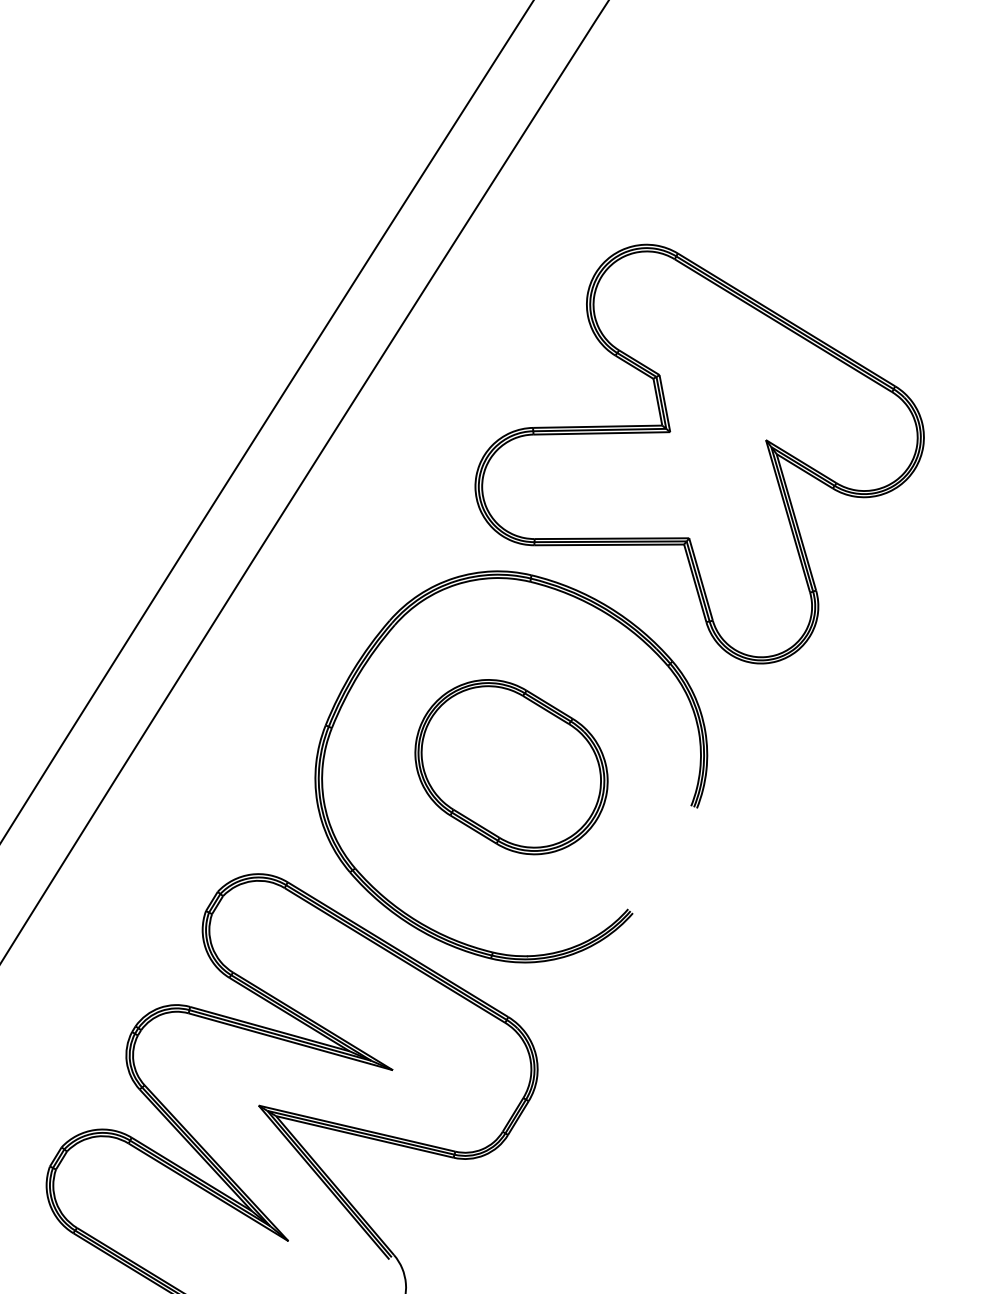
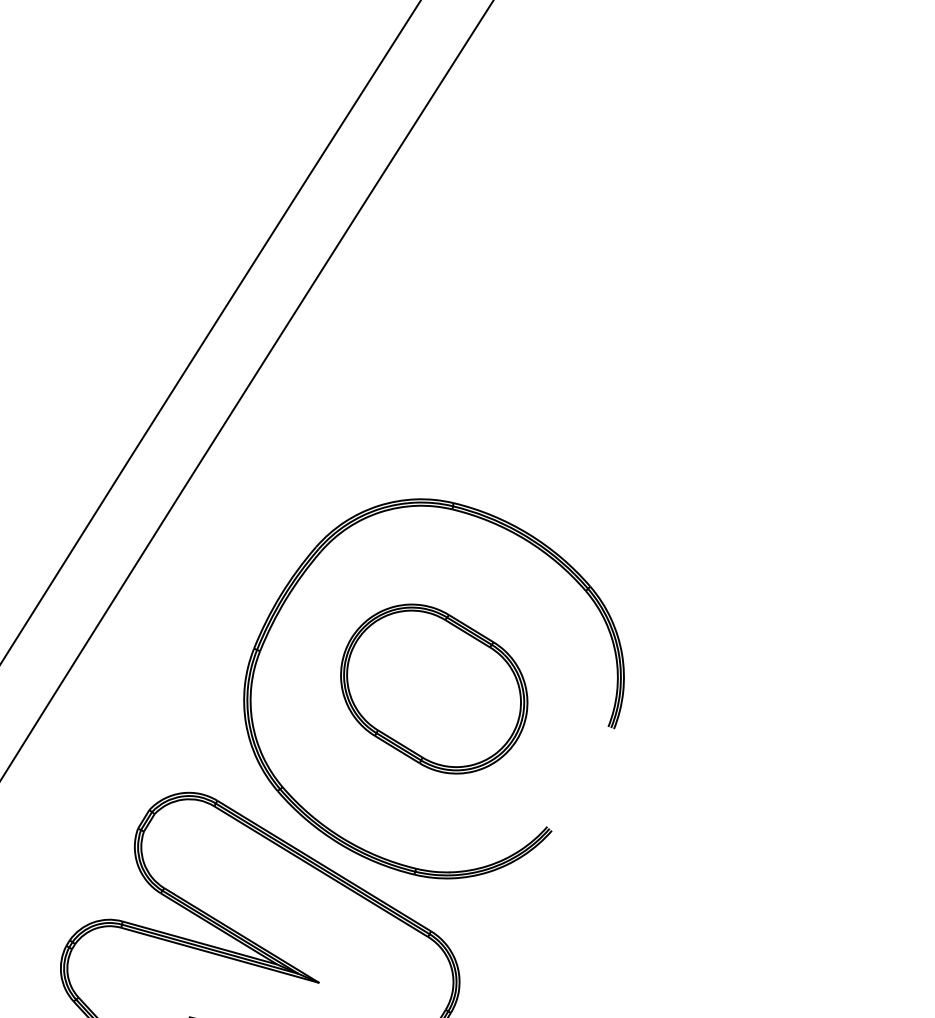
part: (699, 453) -> (616, 385), removed

